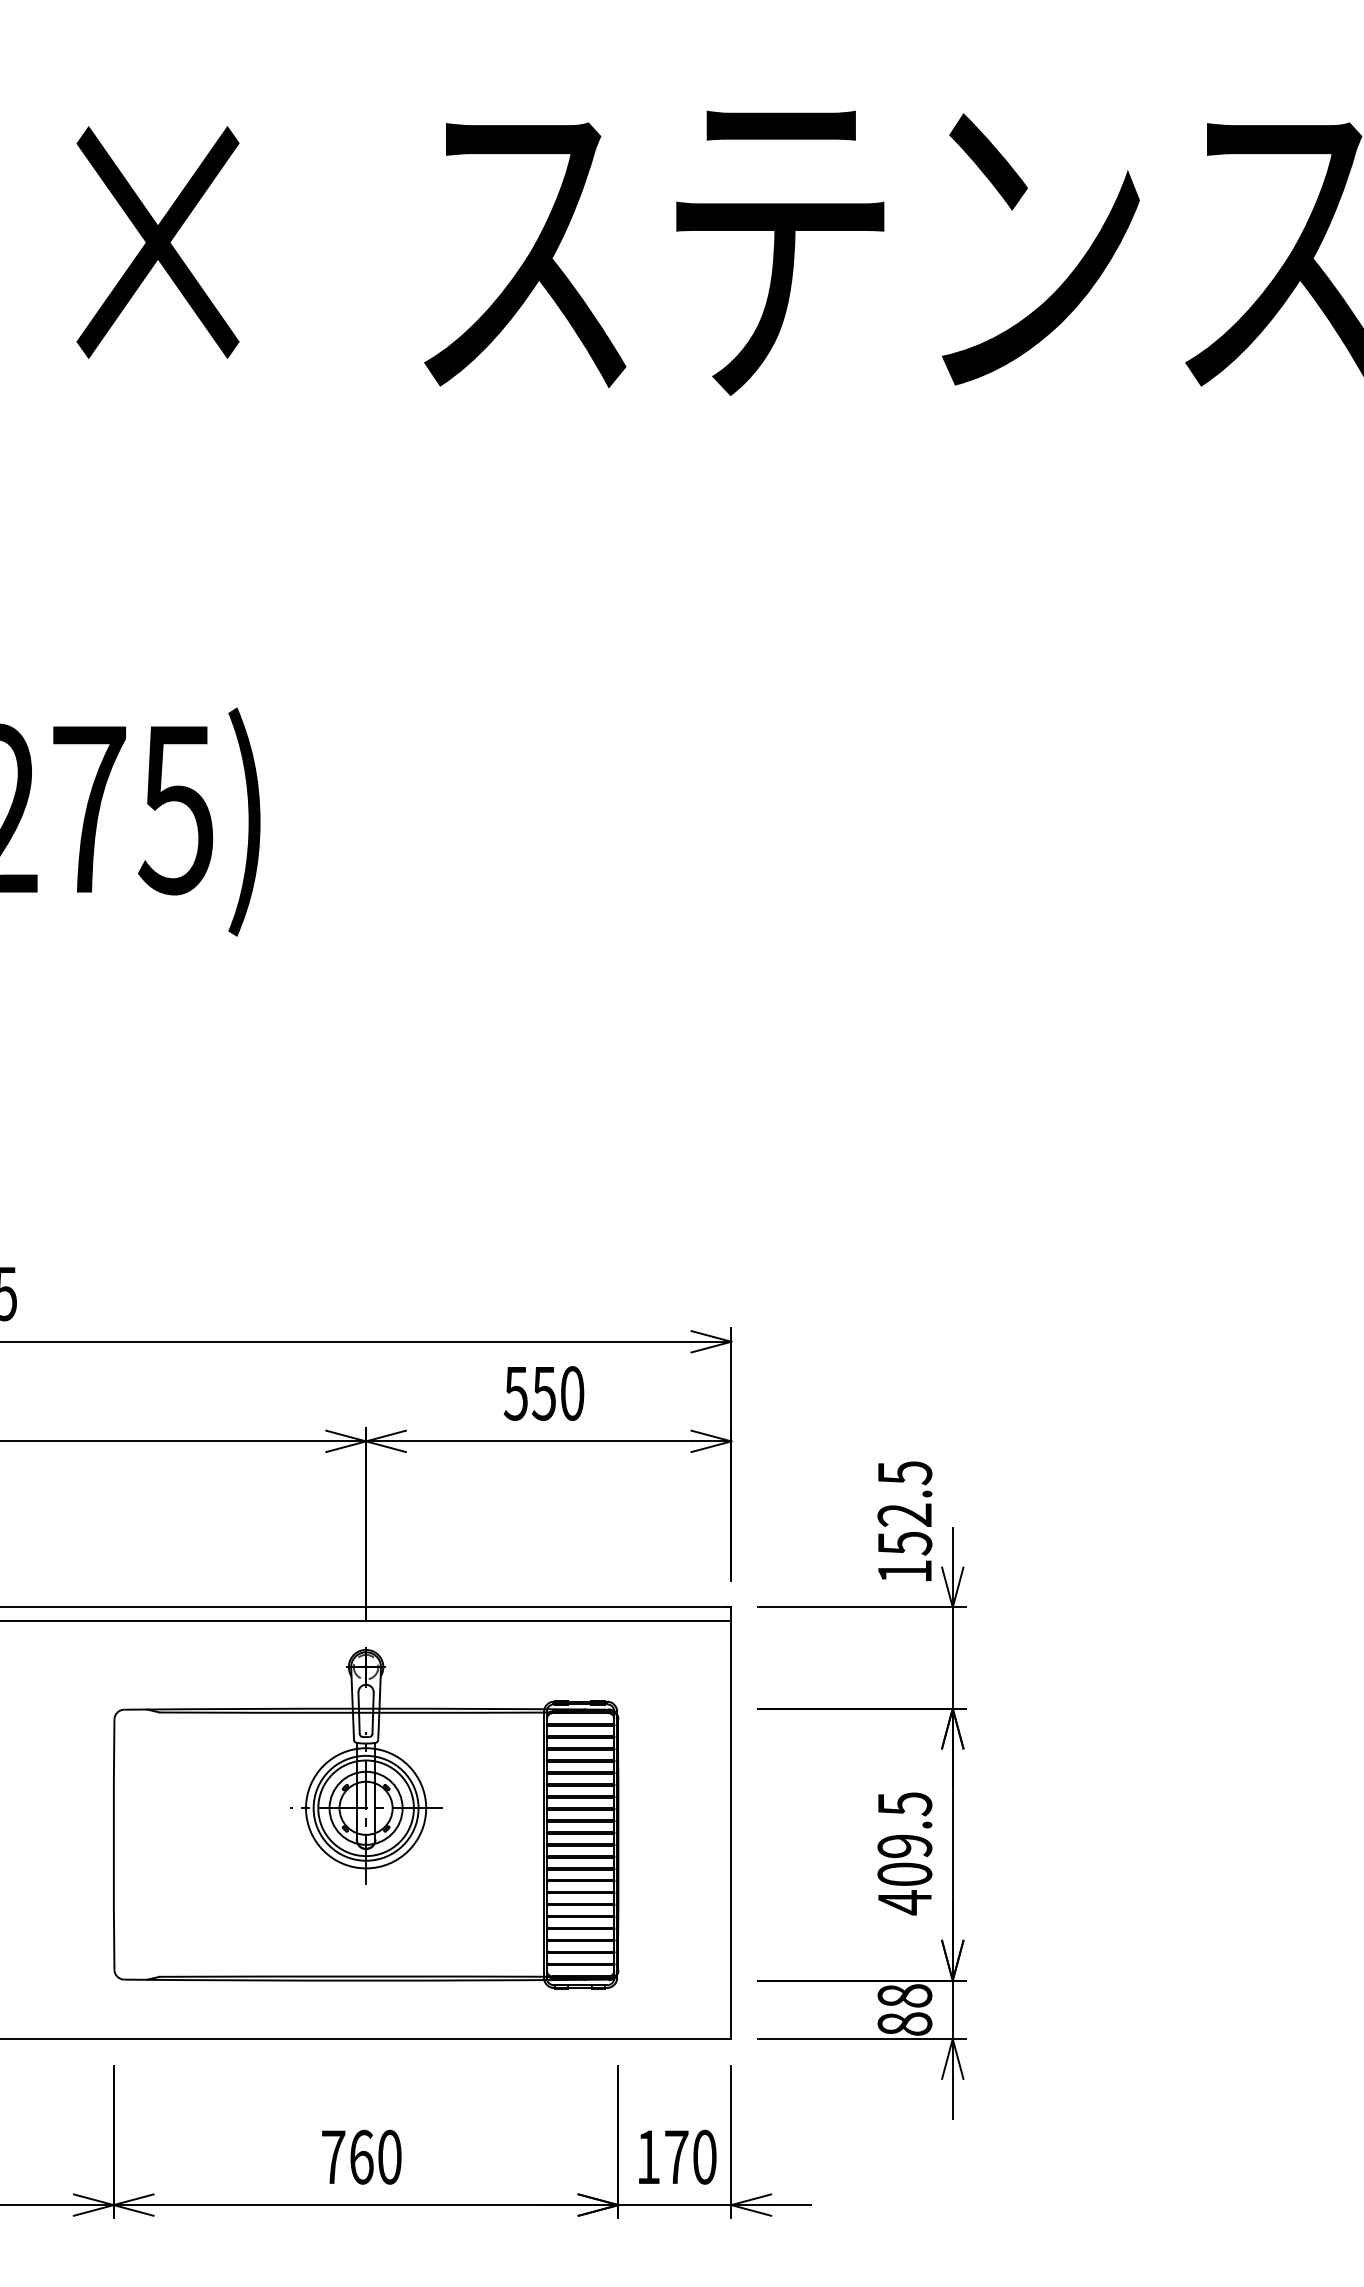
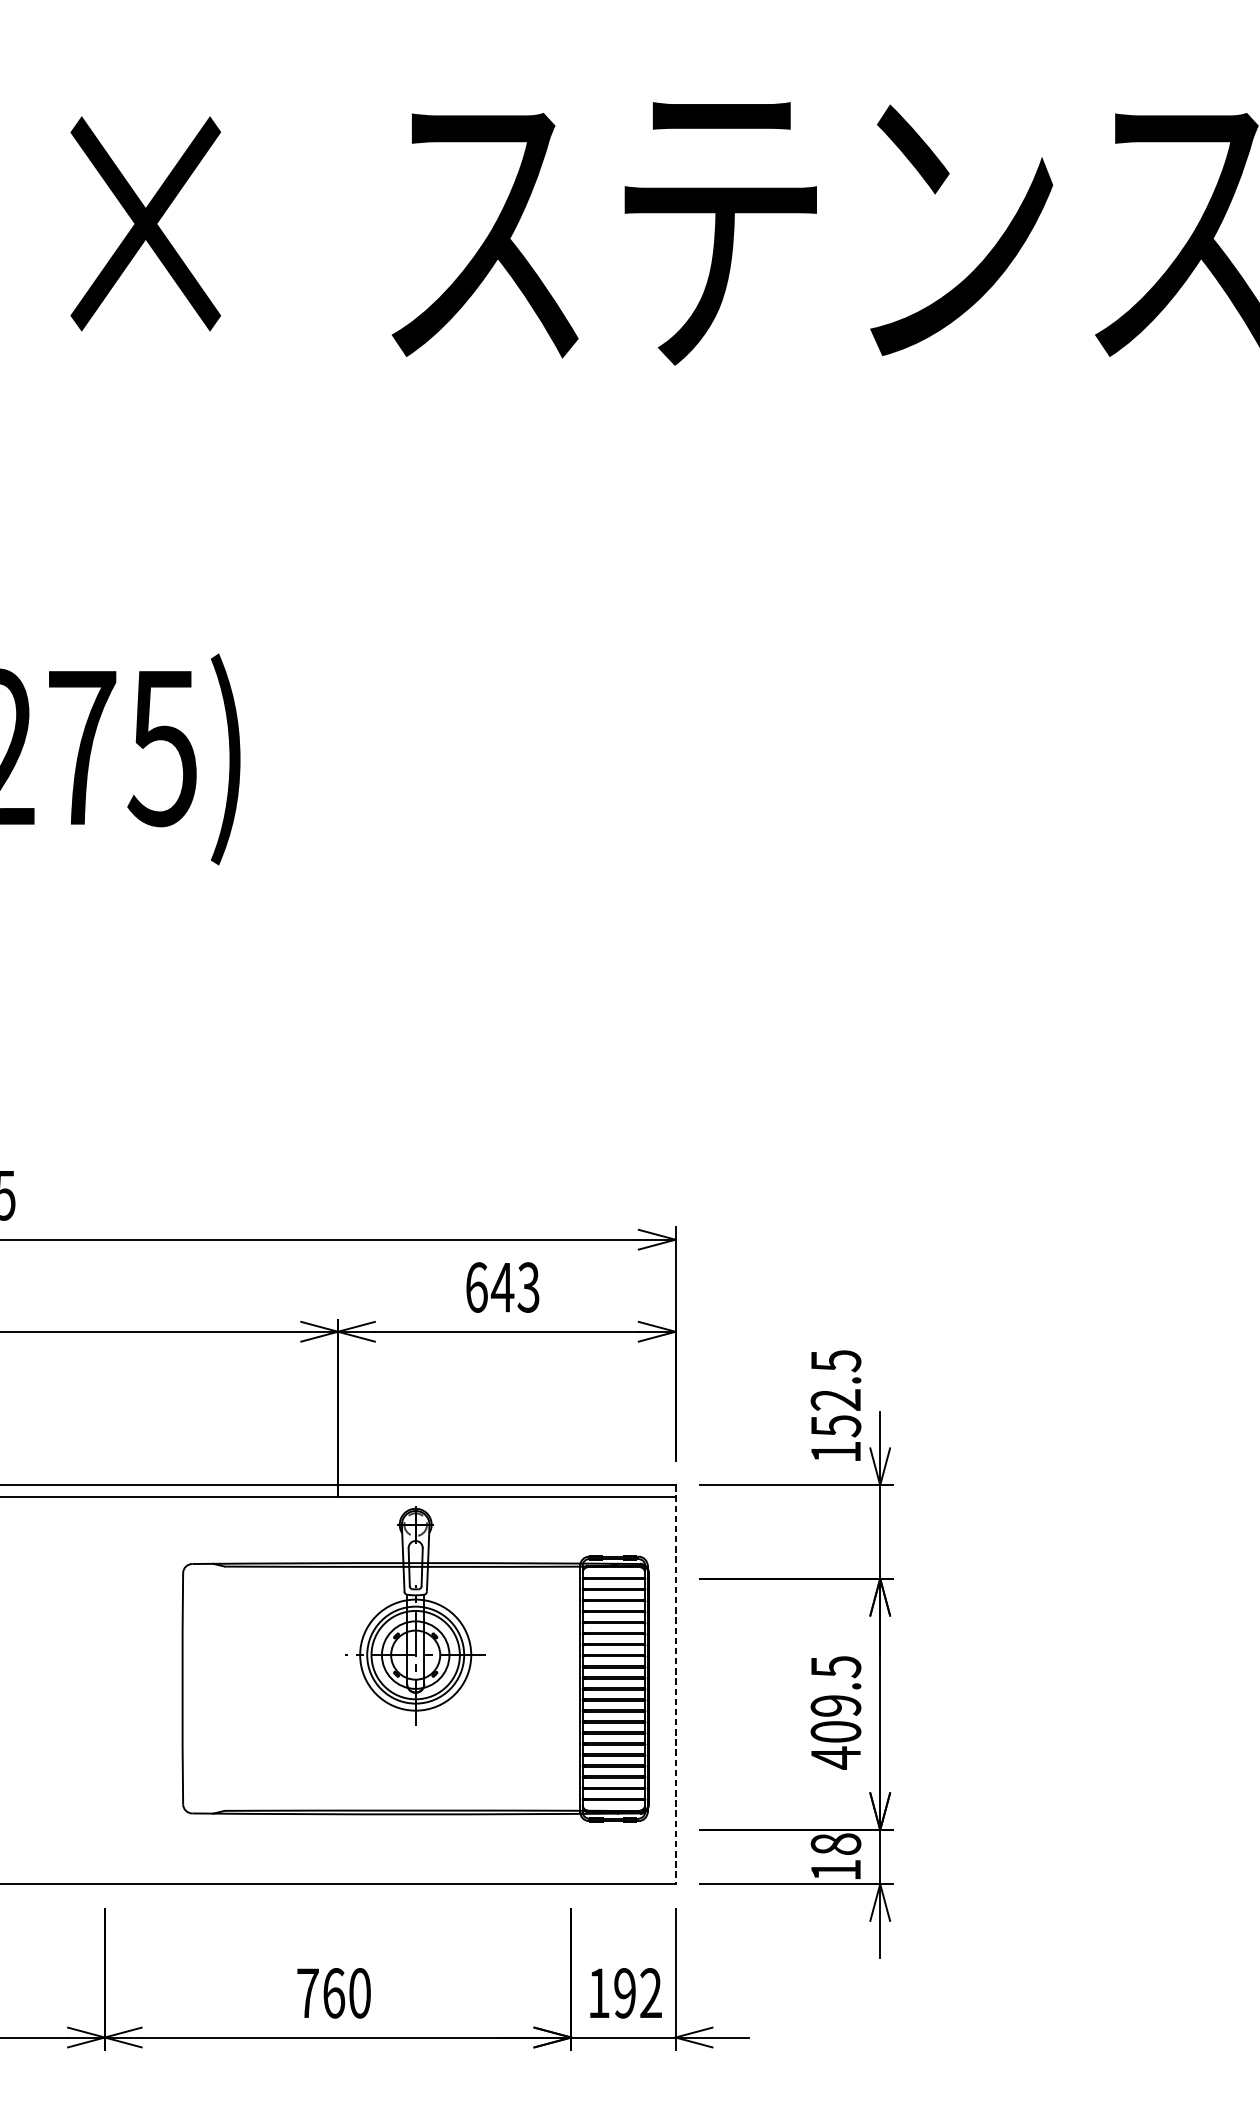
text: (543, 1393) -> (502, 1287), 550 -> 643
part: (366, 1818) -> (416, 1664), moved
line: (731, 1823) -> (675, 1684), solid -> dashed
text: (904, 2023) -> (835, 1869), 88 -> 18
text: (690, 2156) -> (637, 1992), 170 -> 192

